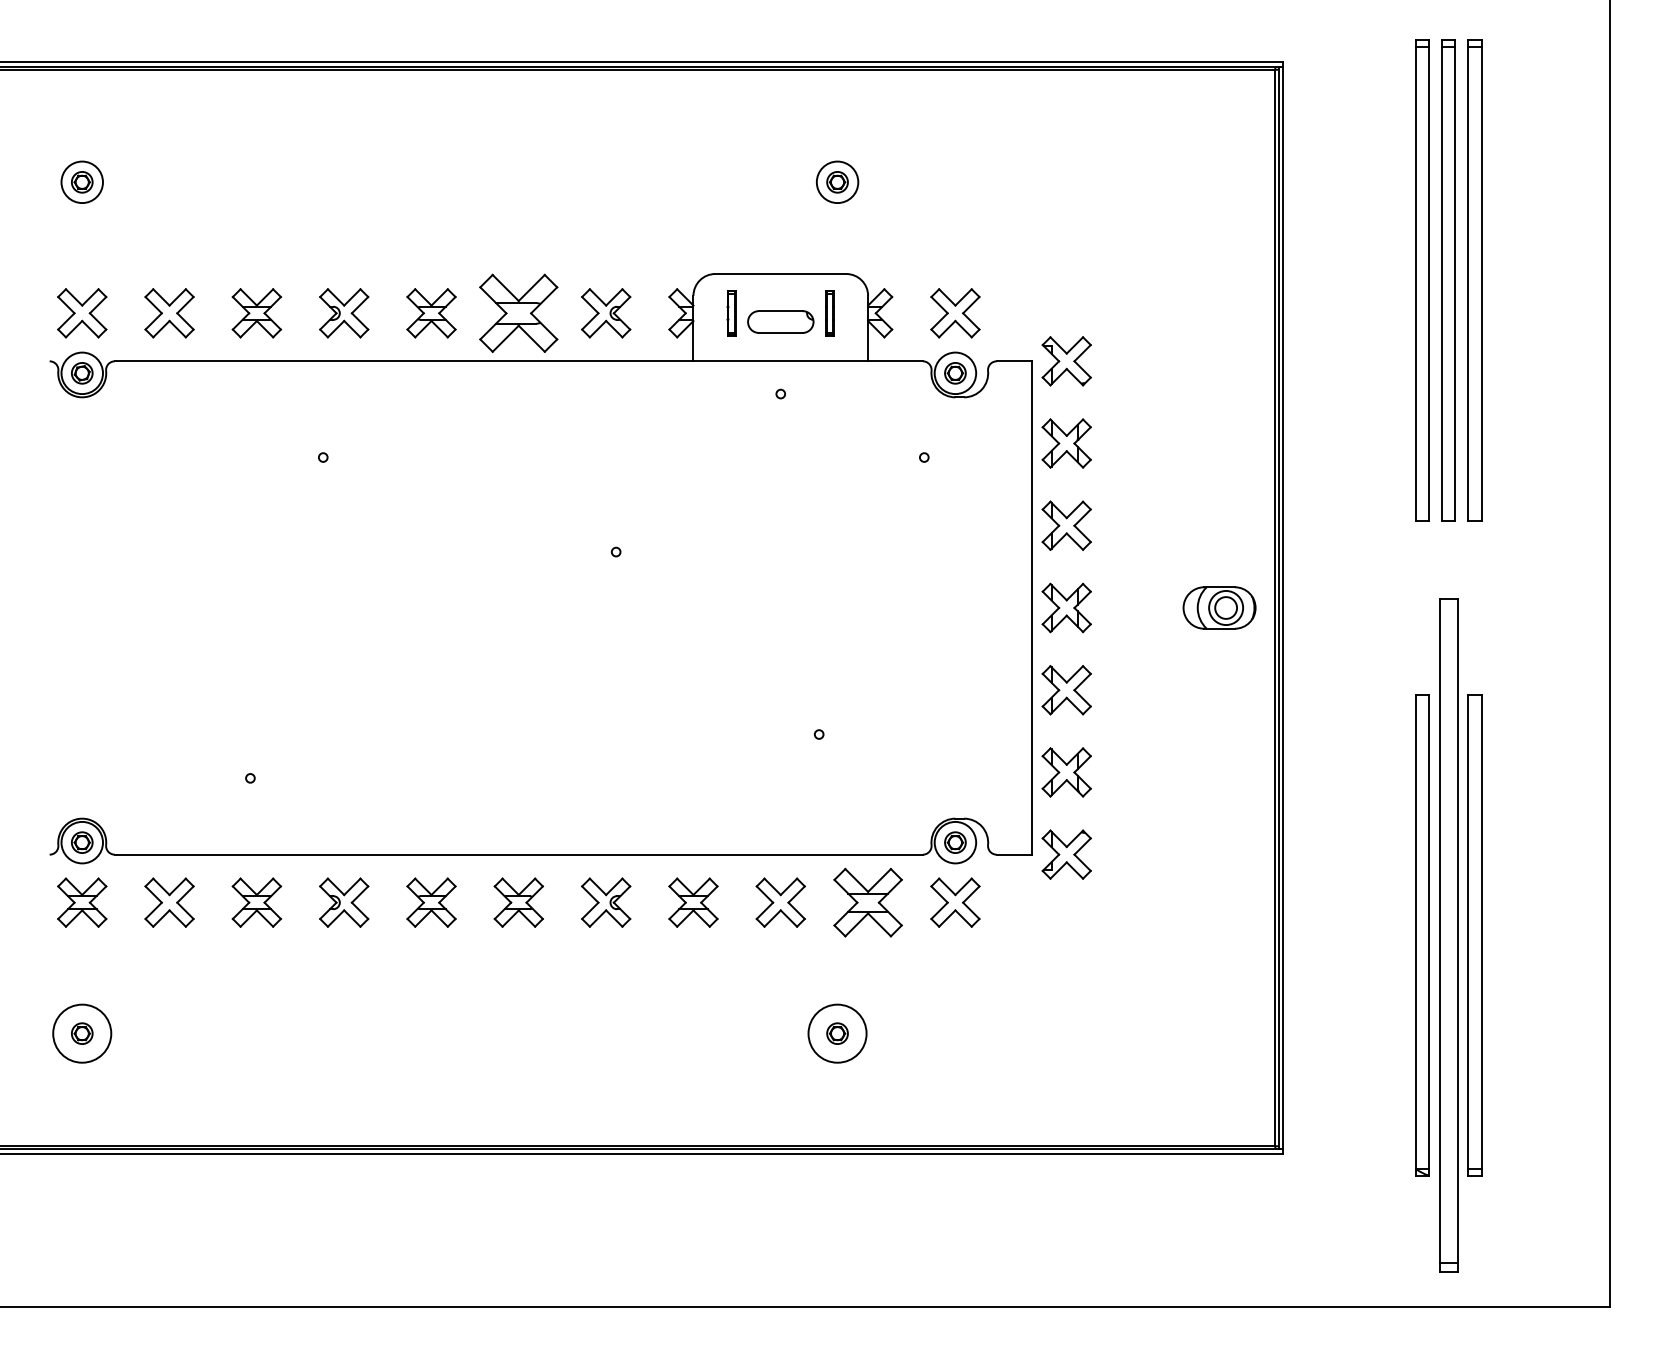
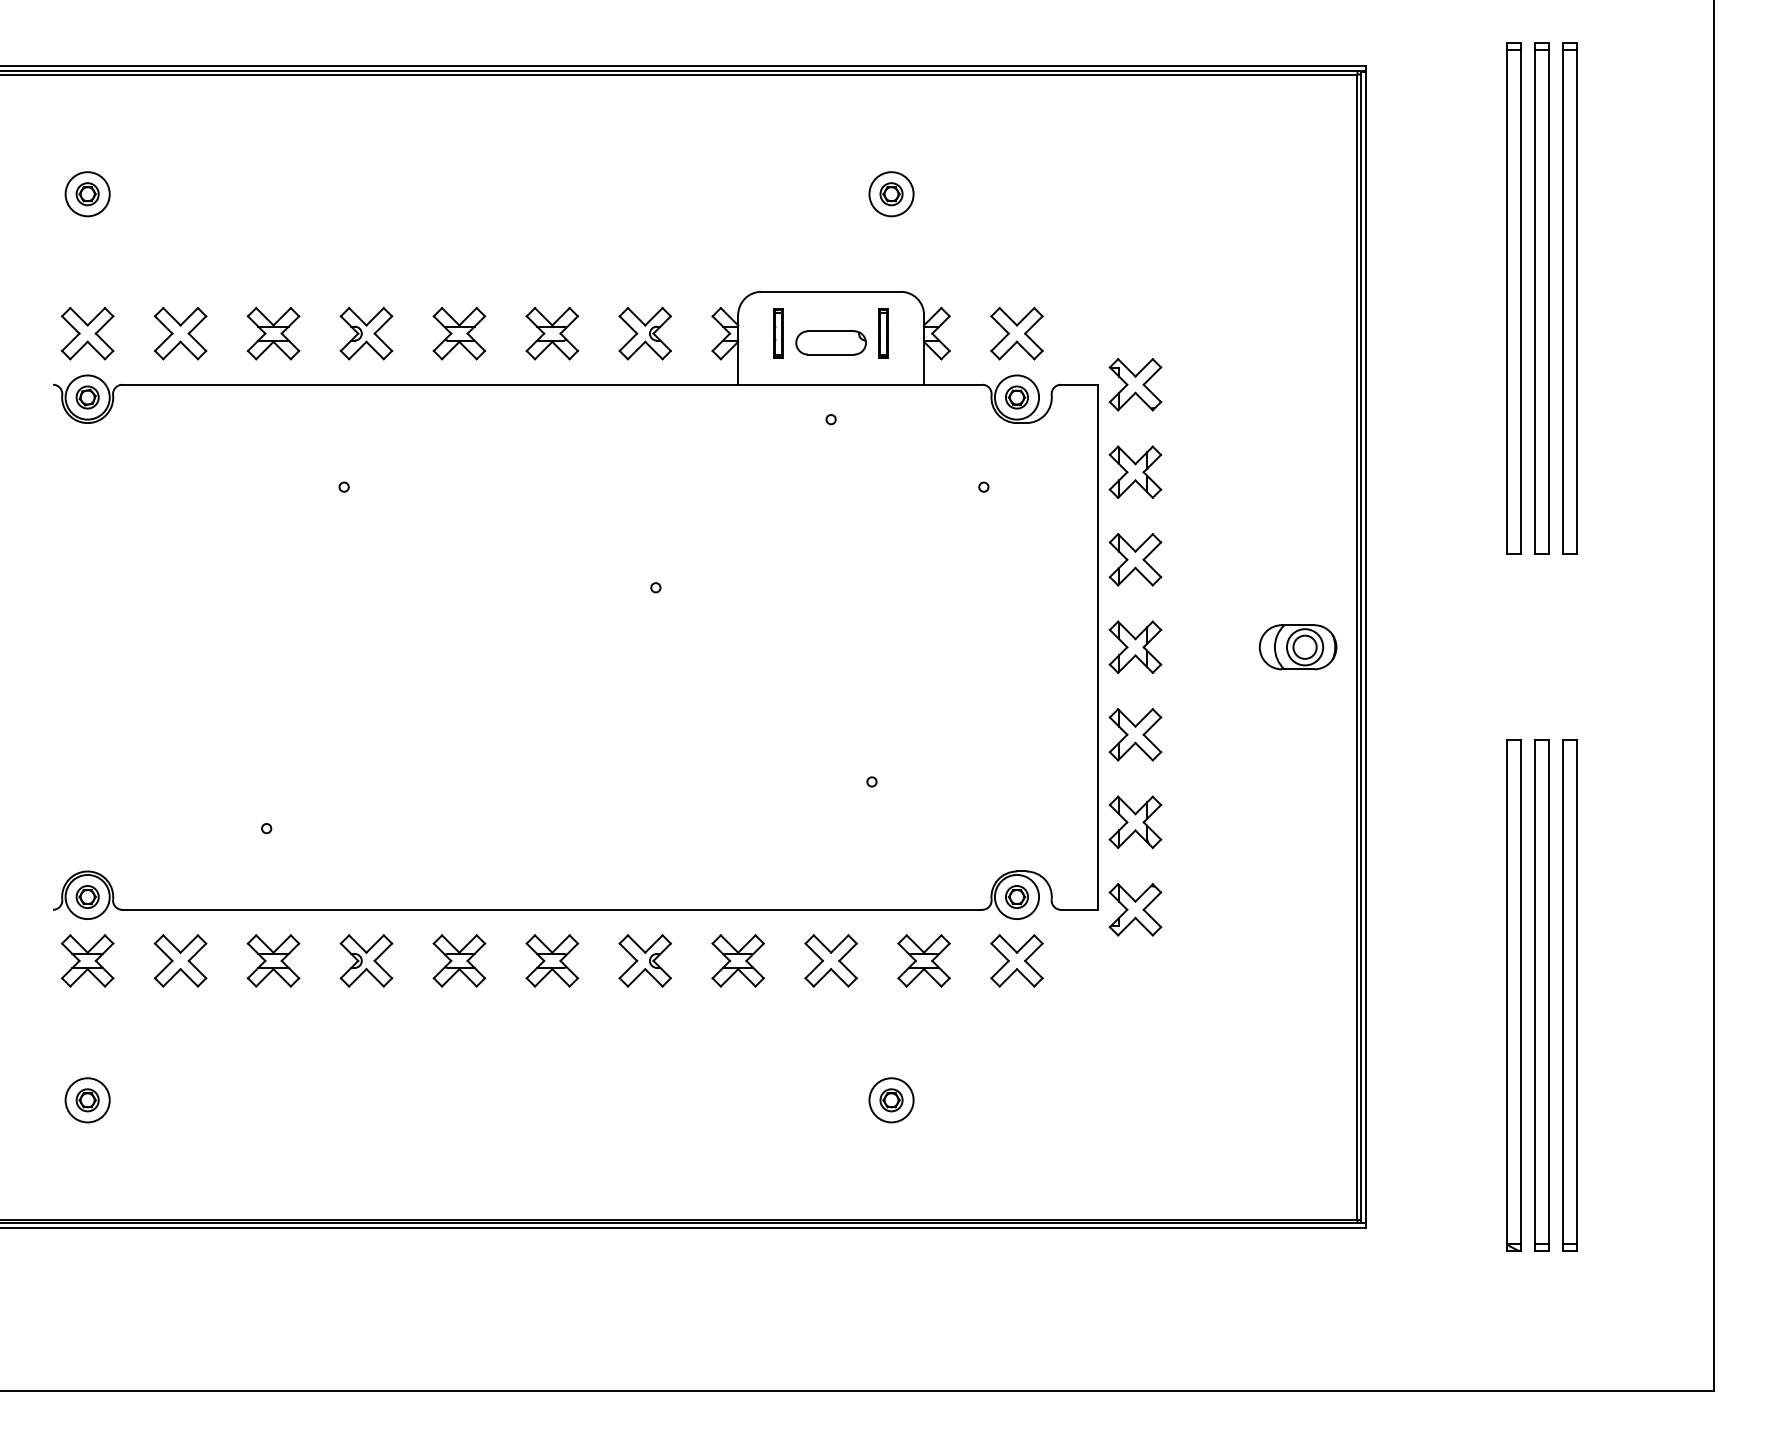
part: (518, 313) -> (552, 333), size x0.62
part: (867, 902) -> (923, 960), size x0.71
part: (1448, 935) -> (1541, 995), size x0.71
circle: (82, 1033) -> (87, 1100), size x0.71
circle: (837, 1033) -> (891, 1100), size x0.71

